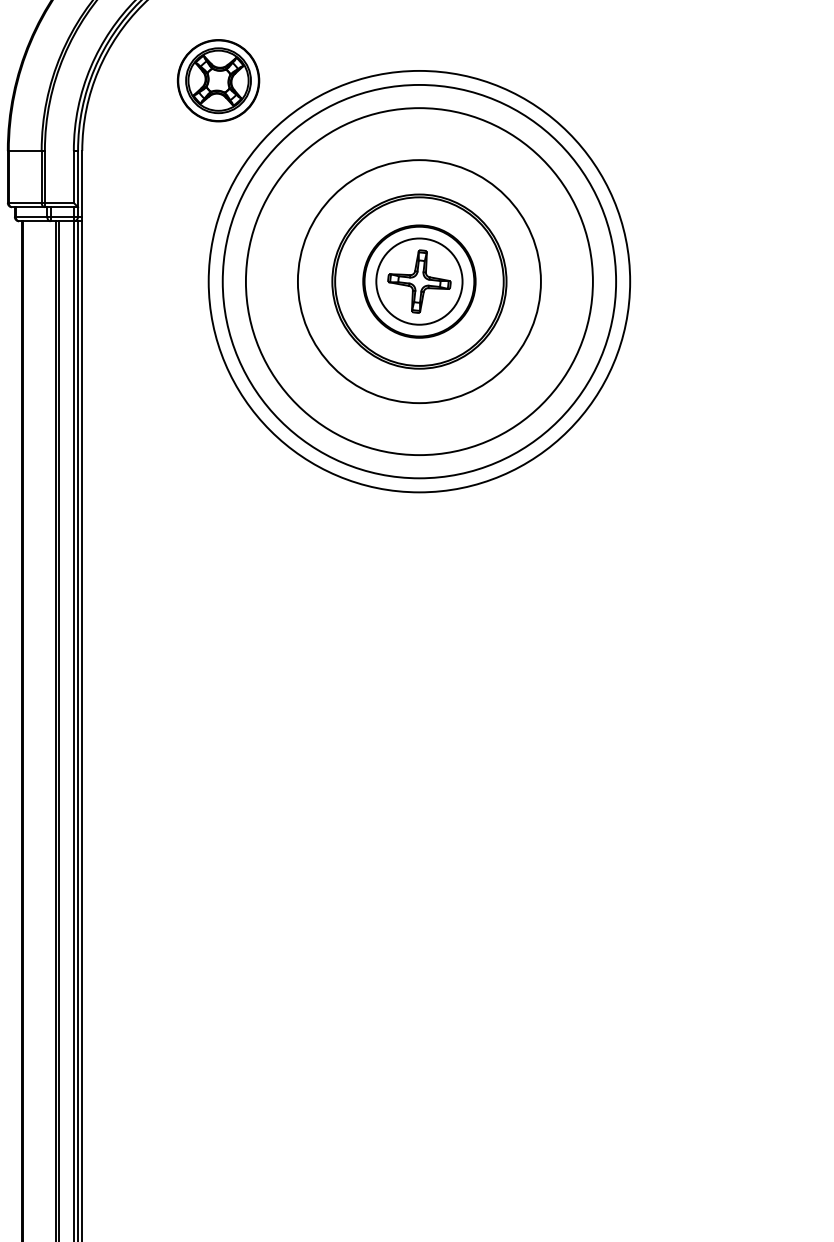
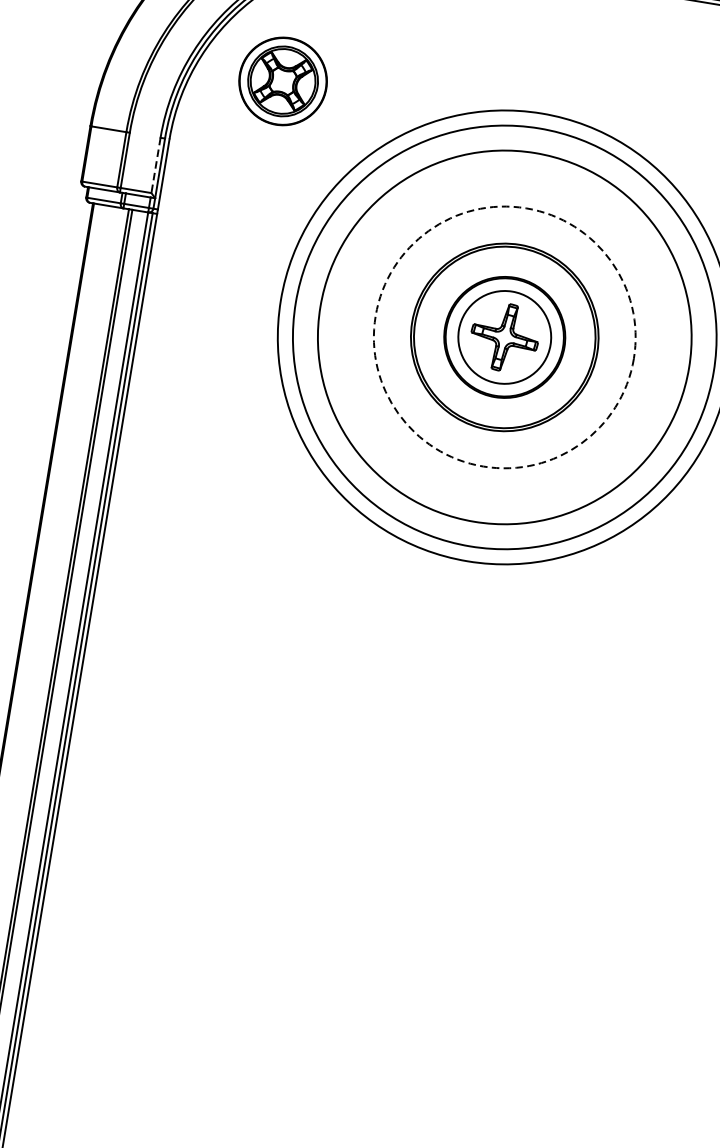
part: (218, 80) -> (283, 81), moved
line: (73, 176) -> (155, 164), solid -> dashed
circle: (418, 281) -> (503, 337), solid -> dashed

